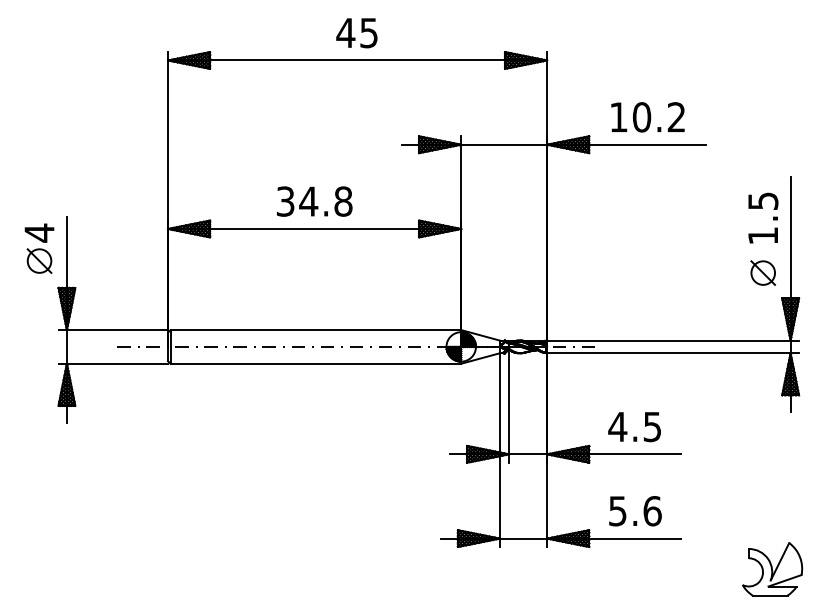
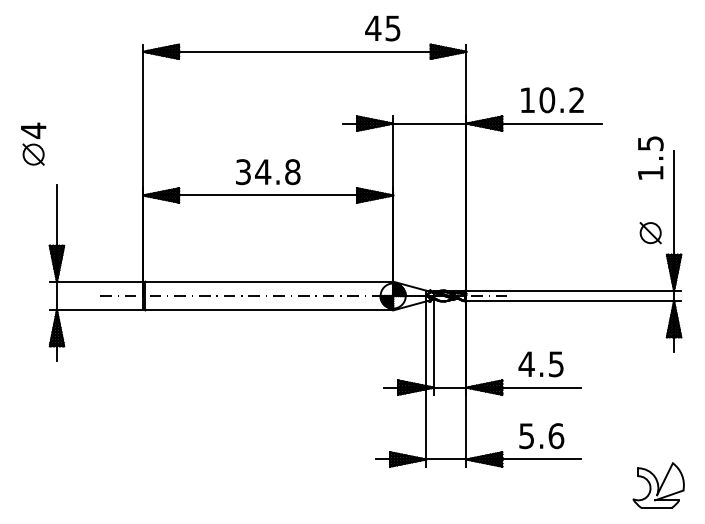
text: (356, 33) -> (382, 28), moved
text: (763, 217) -> (650, 157), moved
part: (39, 248) -> (33, 143), moved

